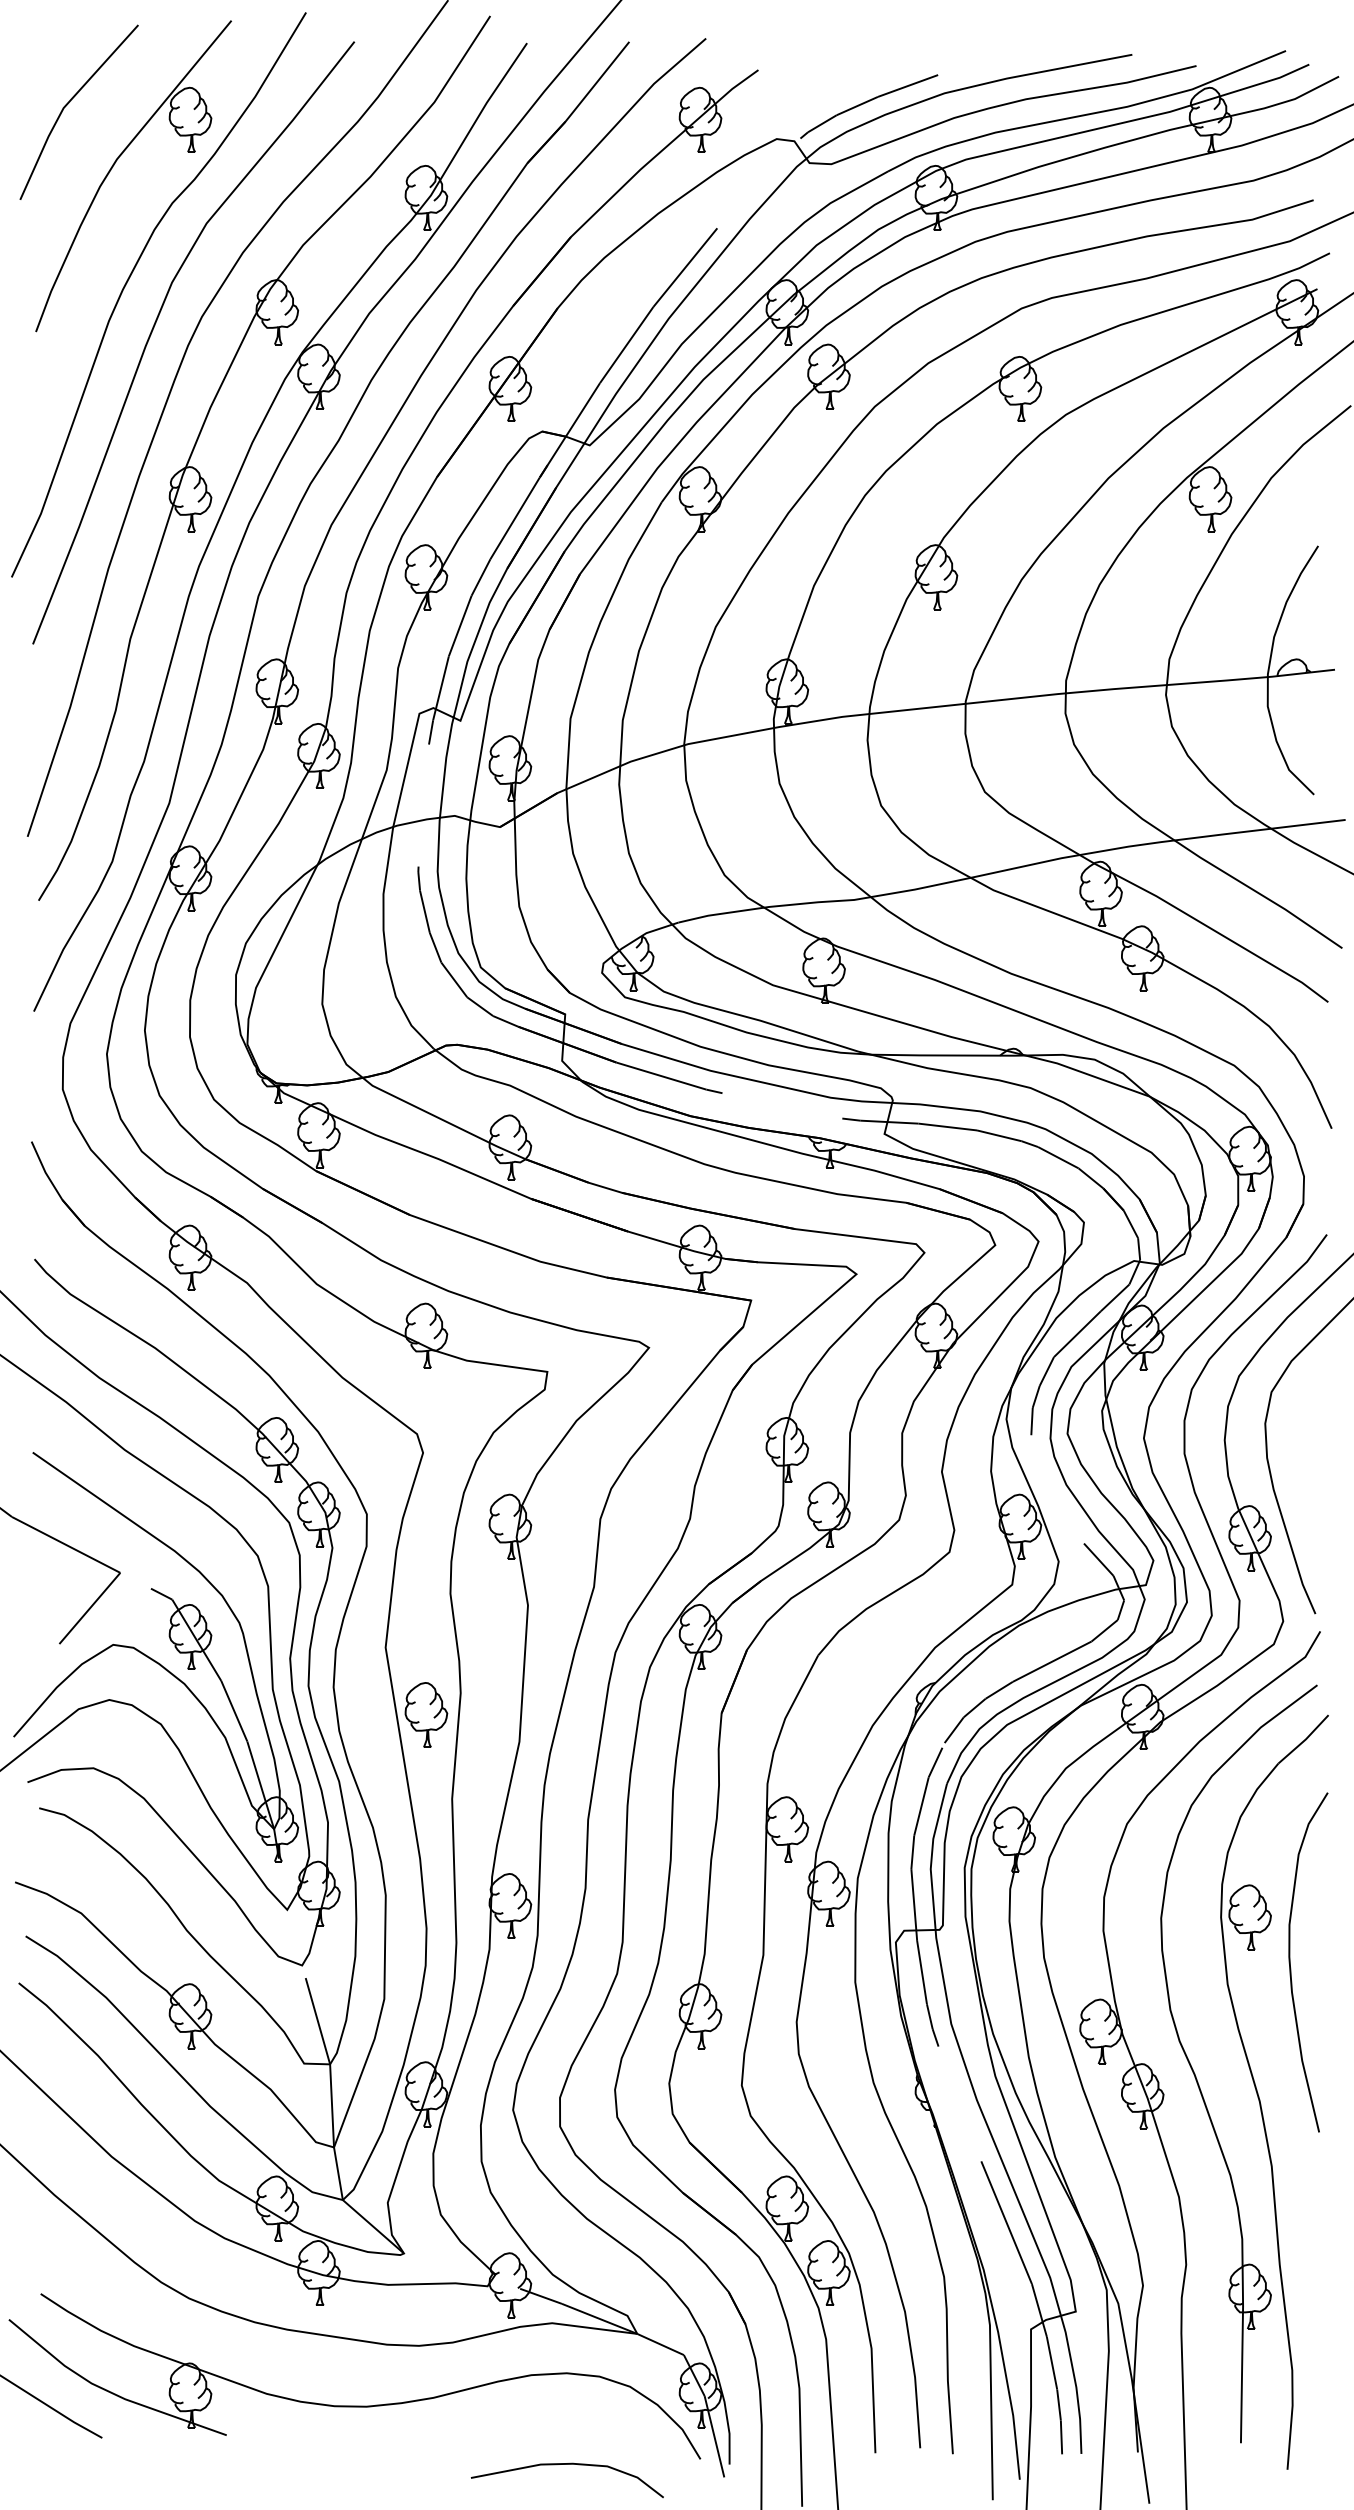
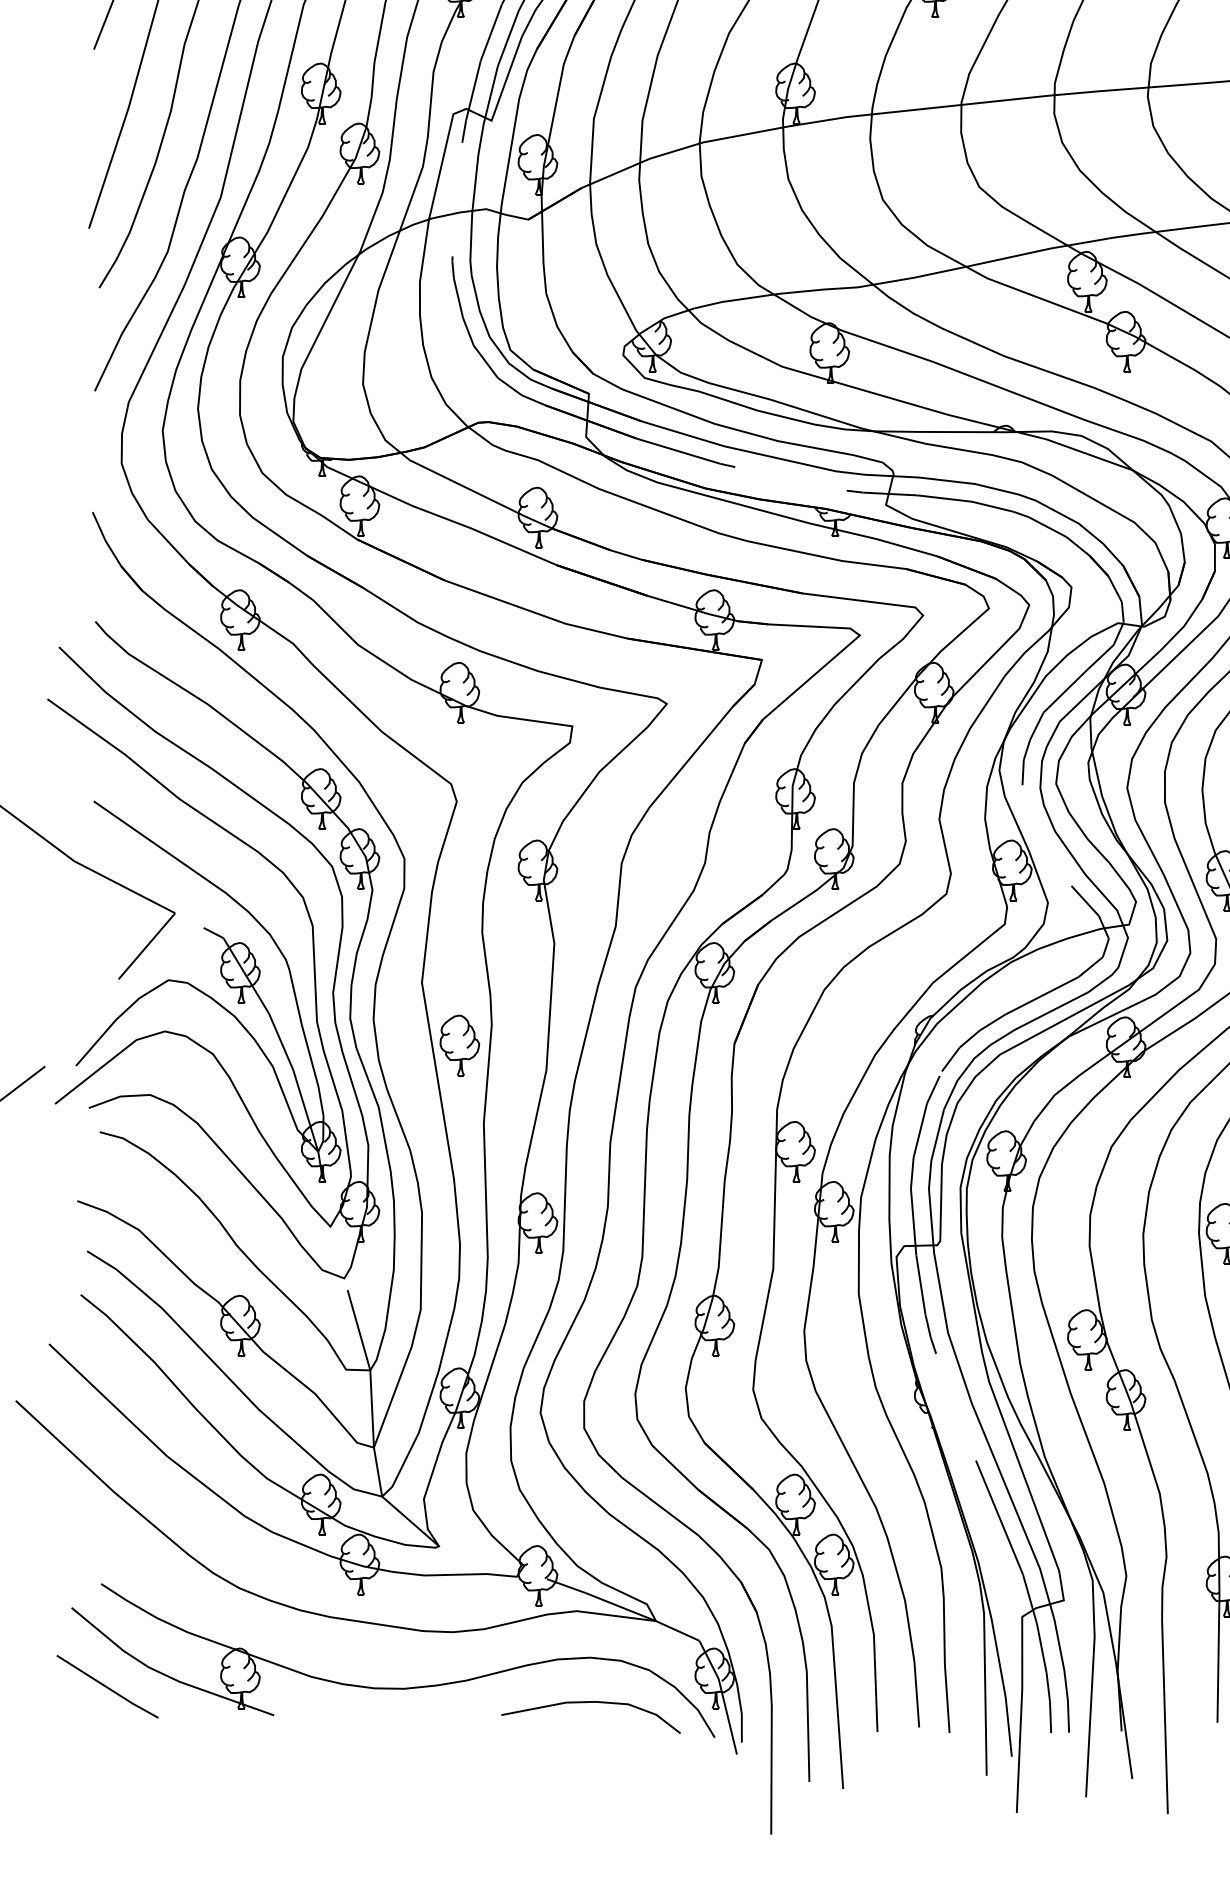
curve: (566, 2464) -> (590, 1702), moved

